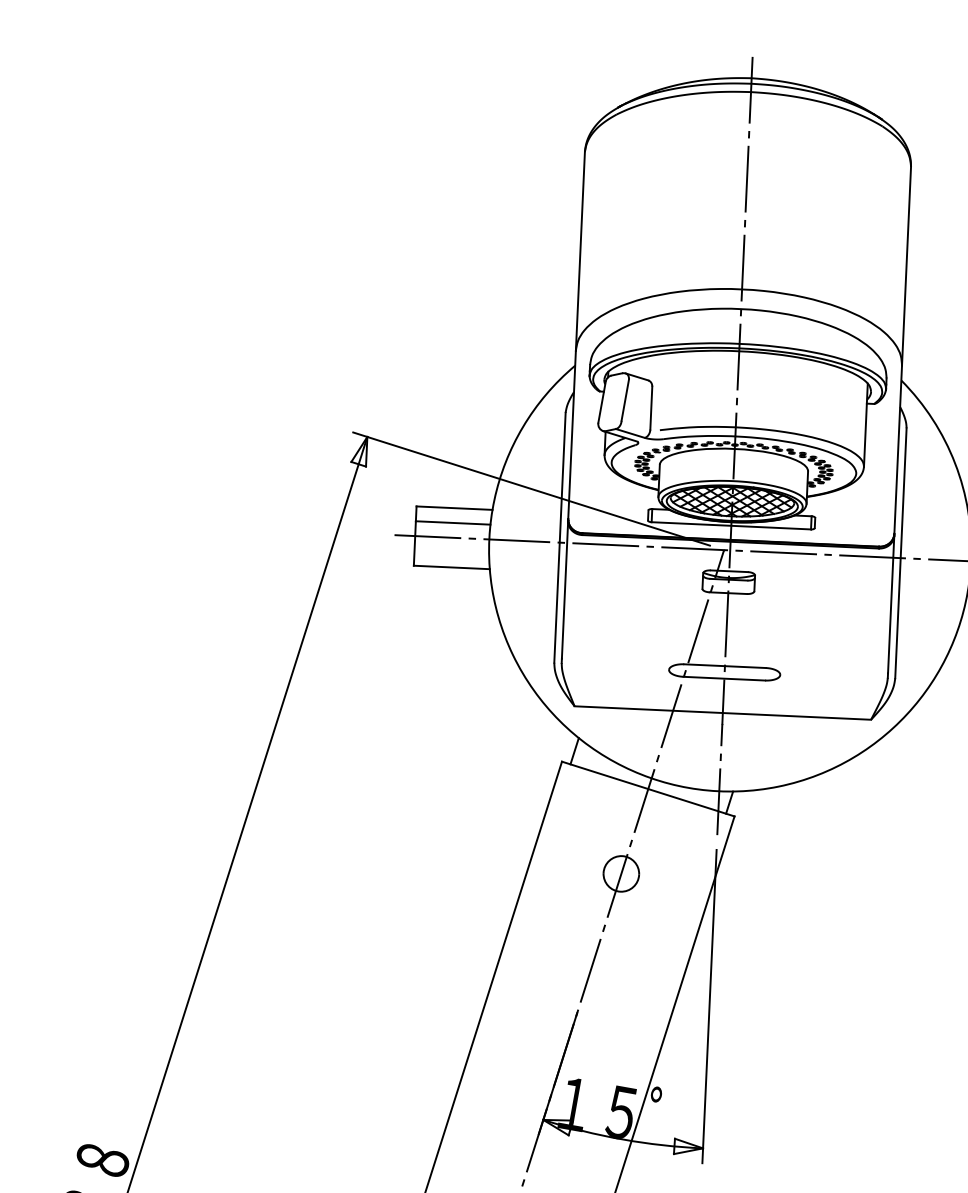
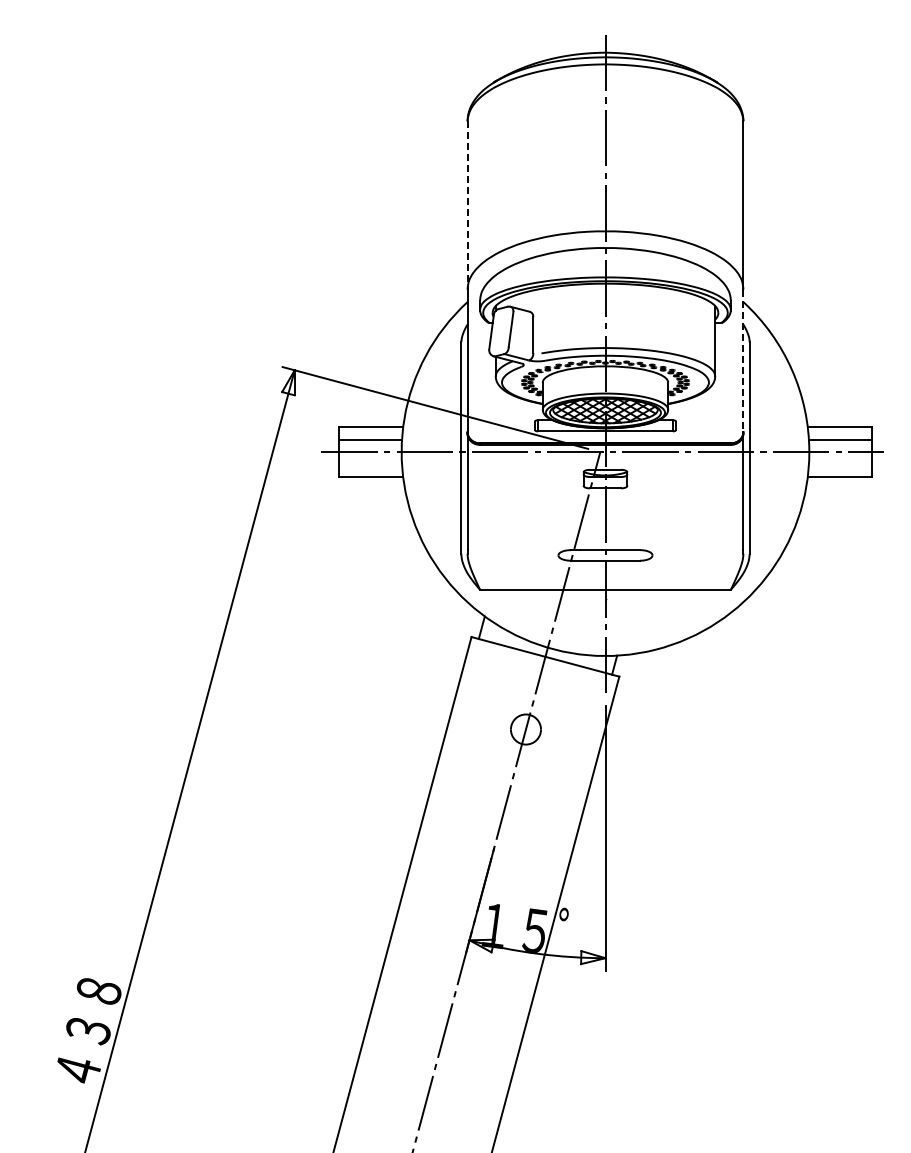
line: (580, 252) -> (467, 206), solid -> dashed
line: (898, 450) -> (743, 361), solid -> dashed

